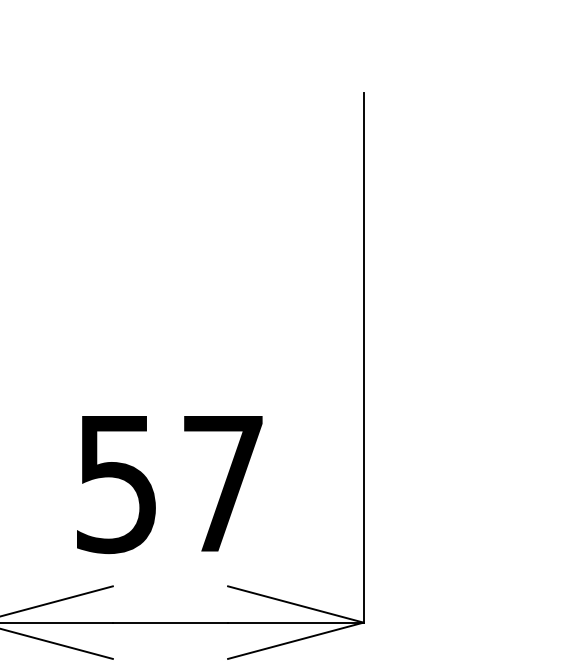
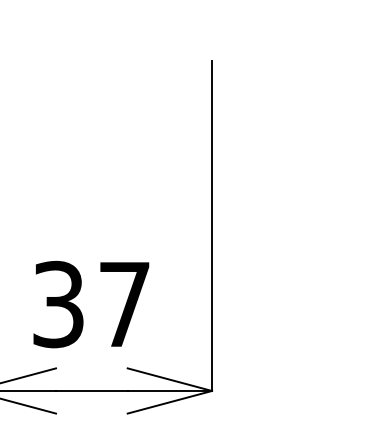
text: (116, 482) -> (58, 303), 57 -> 37

